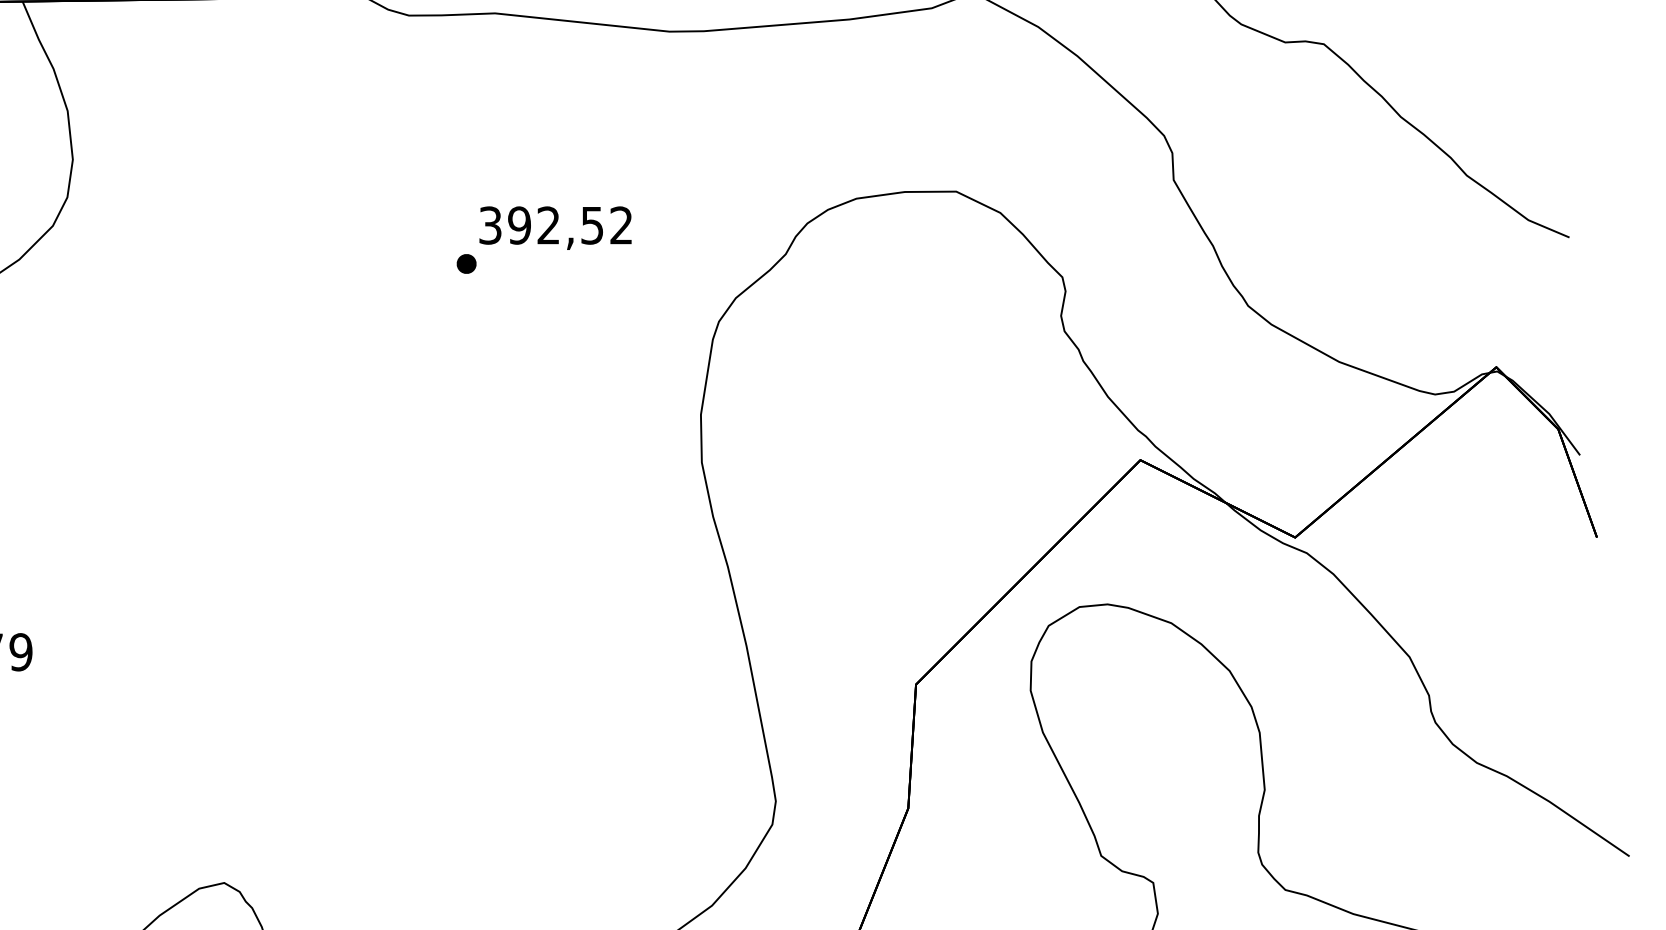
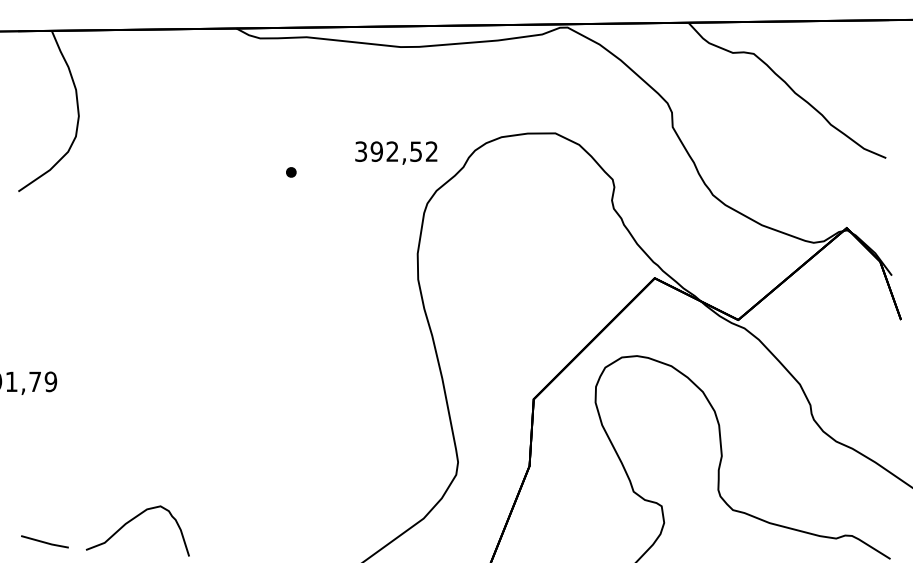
text: (555, 227) -> (396, 152), moved

